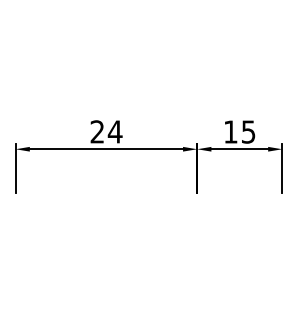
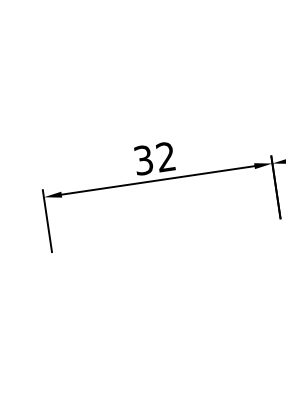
text: (106, 131) -> (154, 158), 24 -> 32

